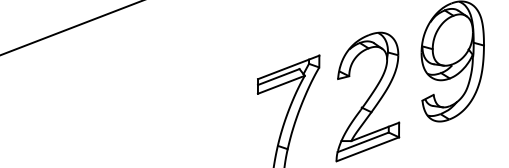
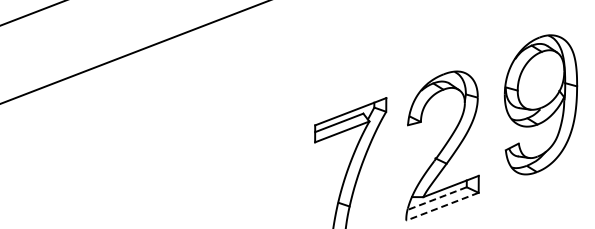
line: (363, 142) -> (437, 198), solid -> dashed
line: (367, 149) -> (442, 206), solid -> dashed

